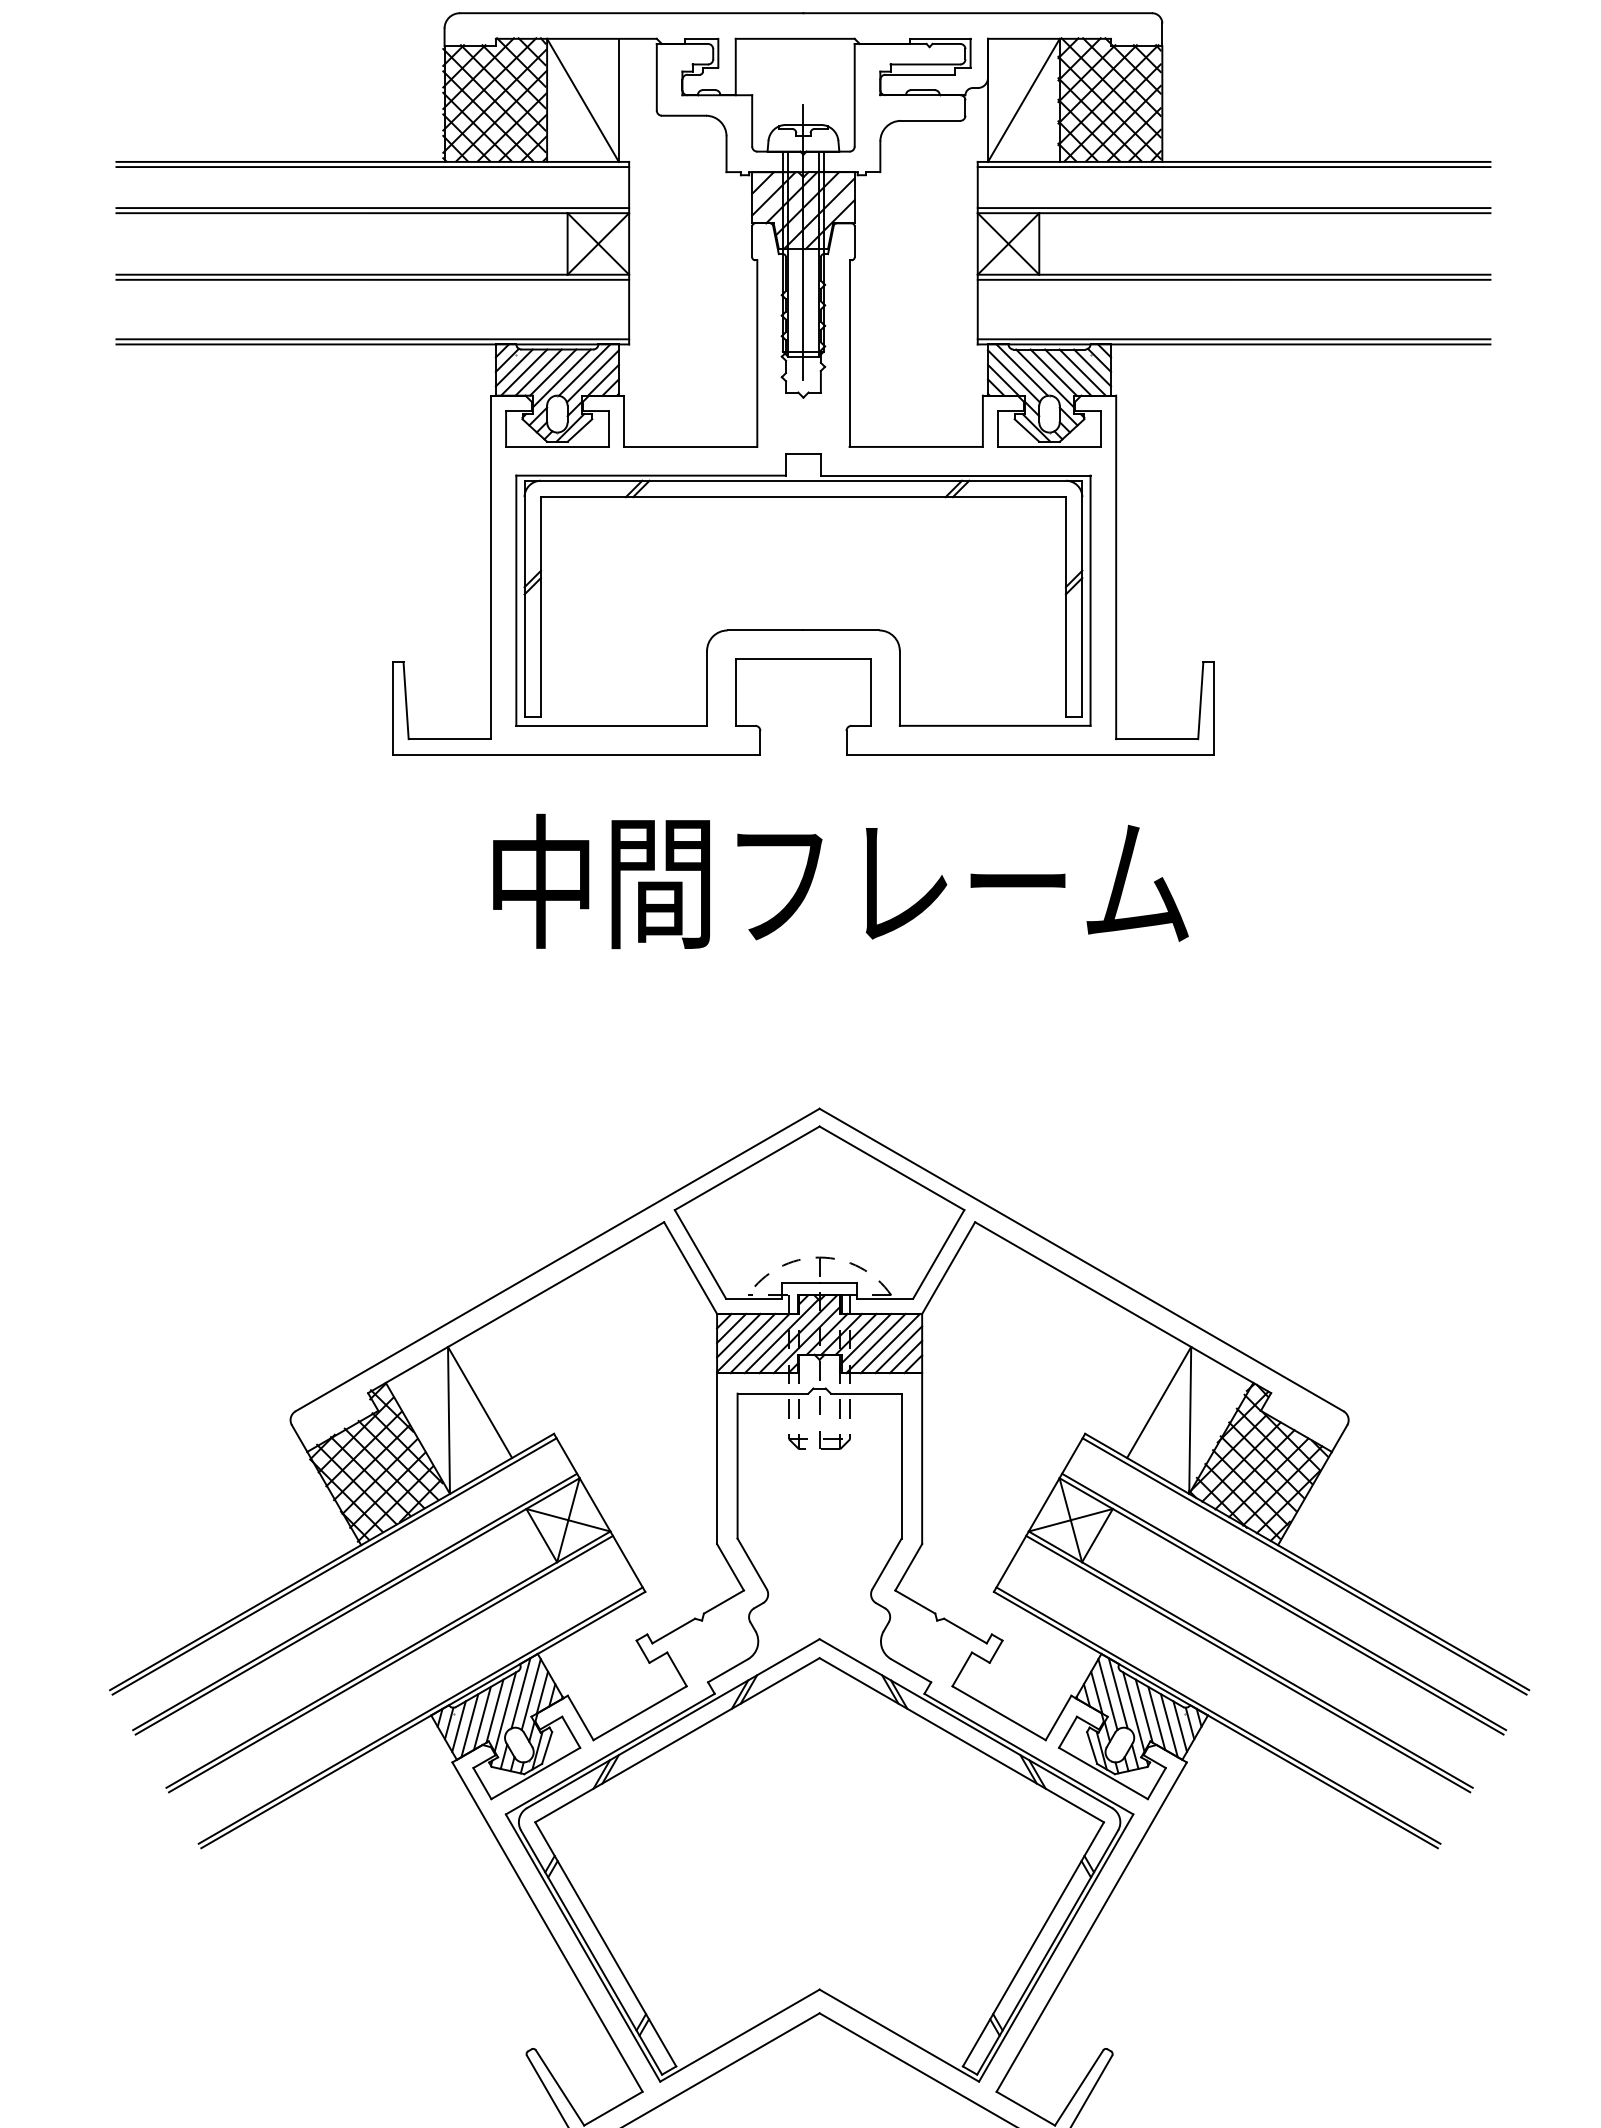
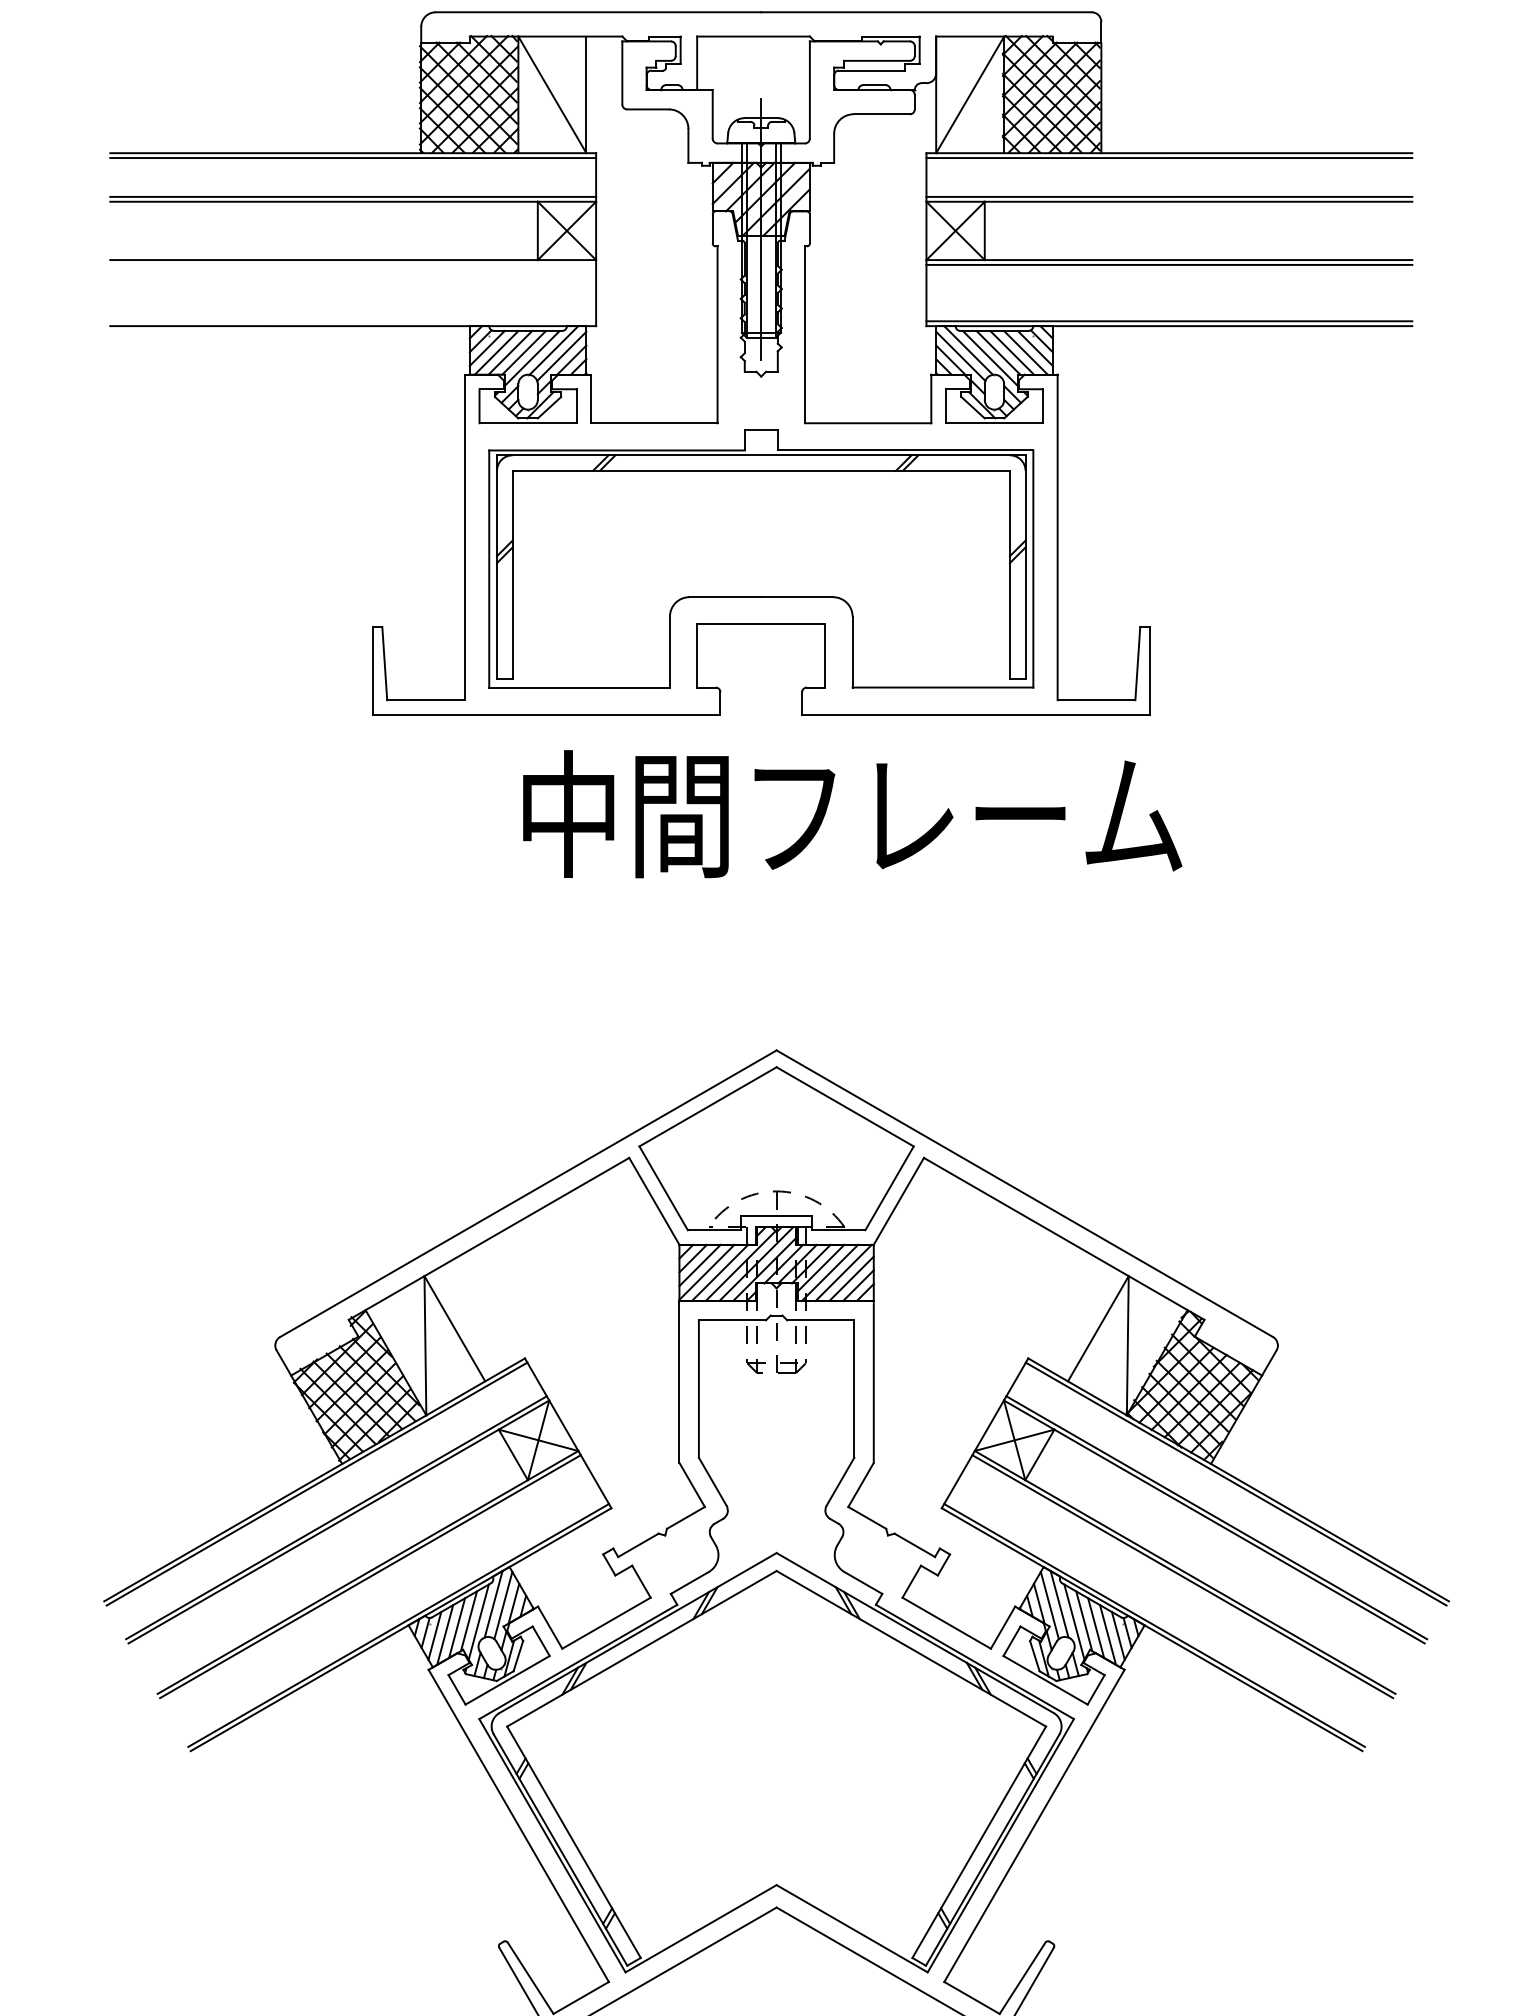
line: (372, 279) -> (352, 264), removed
line: (372, 339) -> (352, 321), removed
text: (840, 881) -> (852, 814), moved

